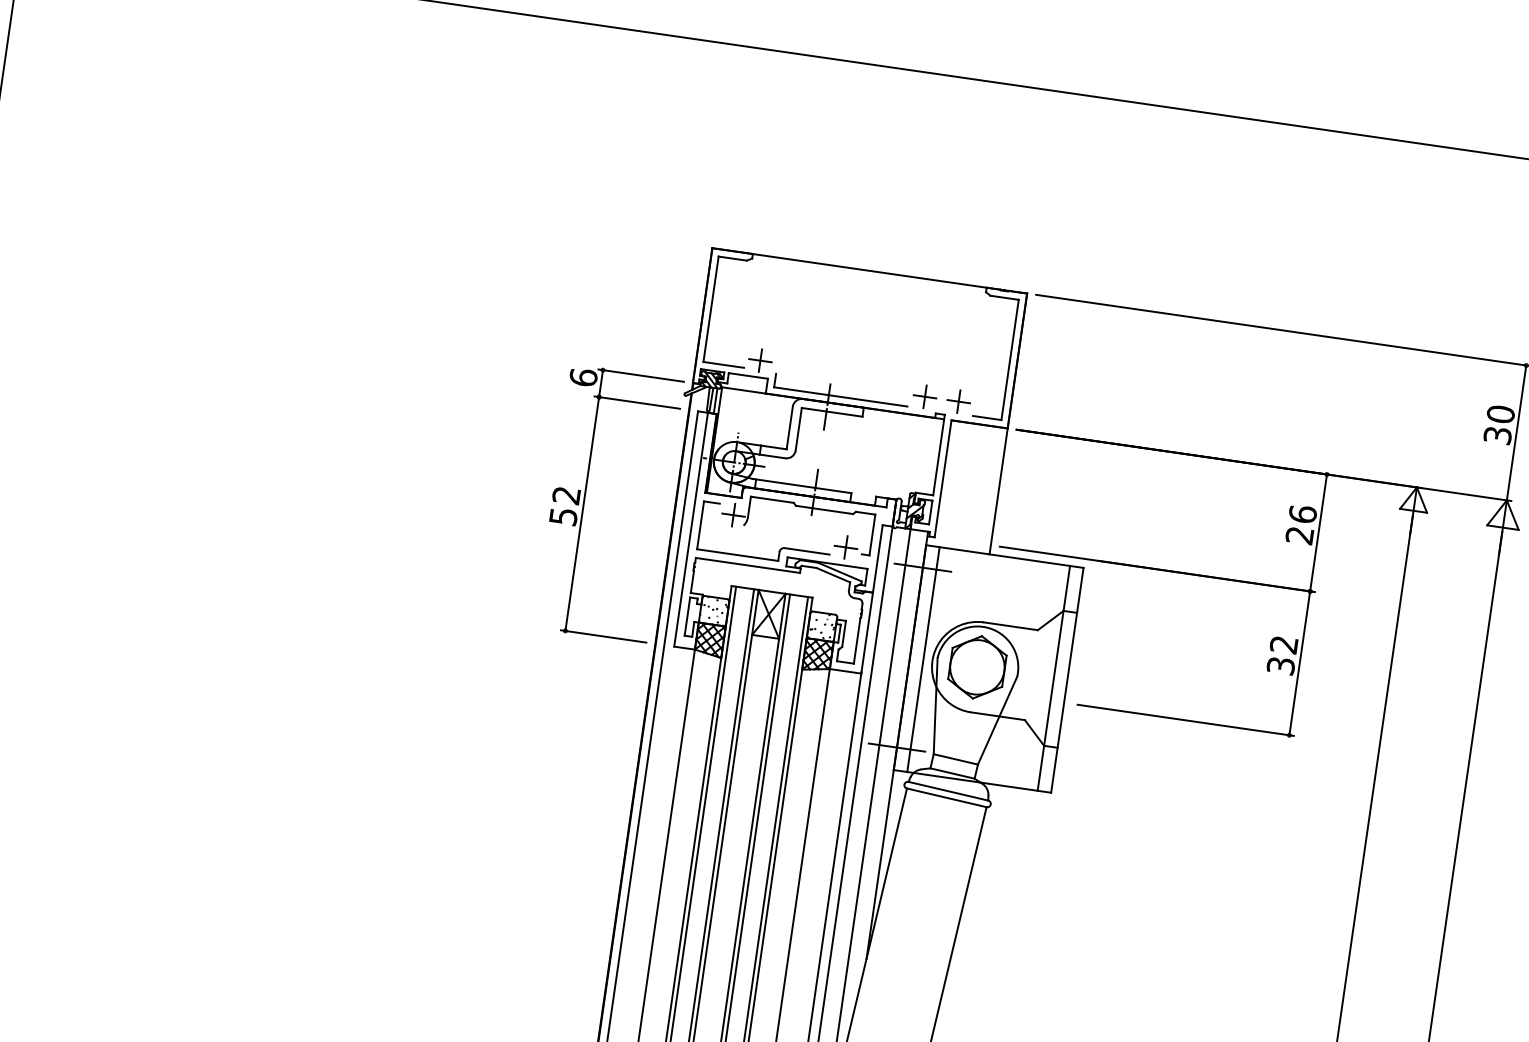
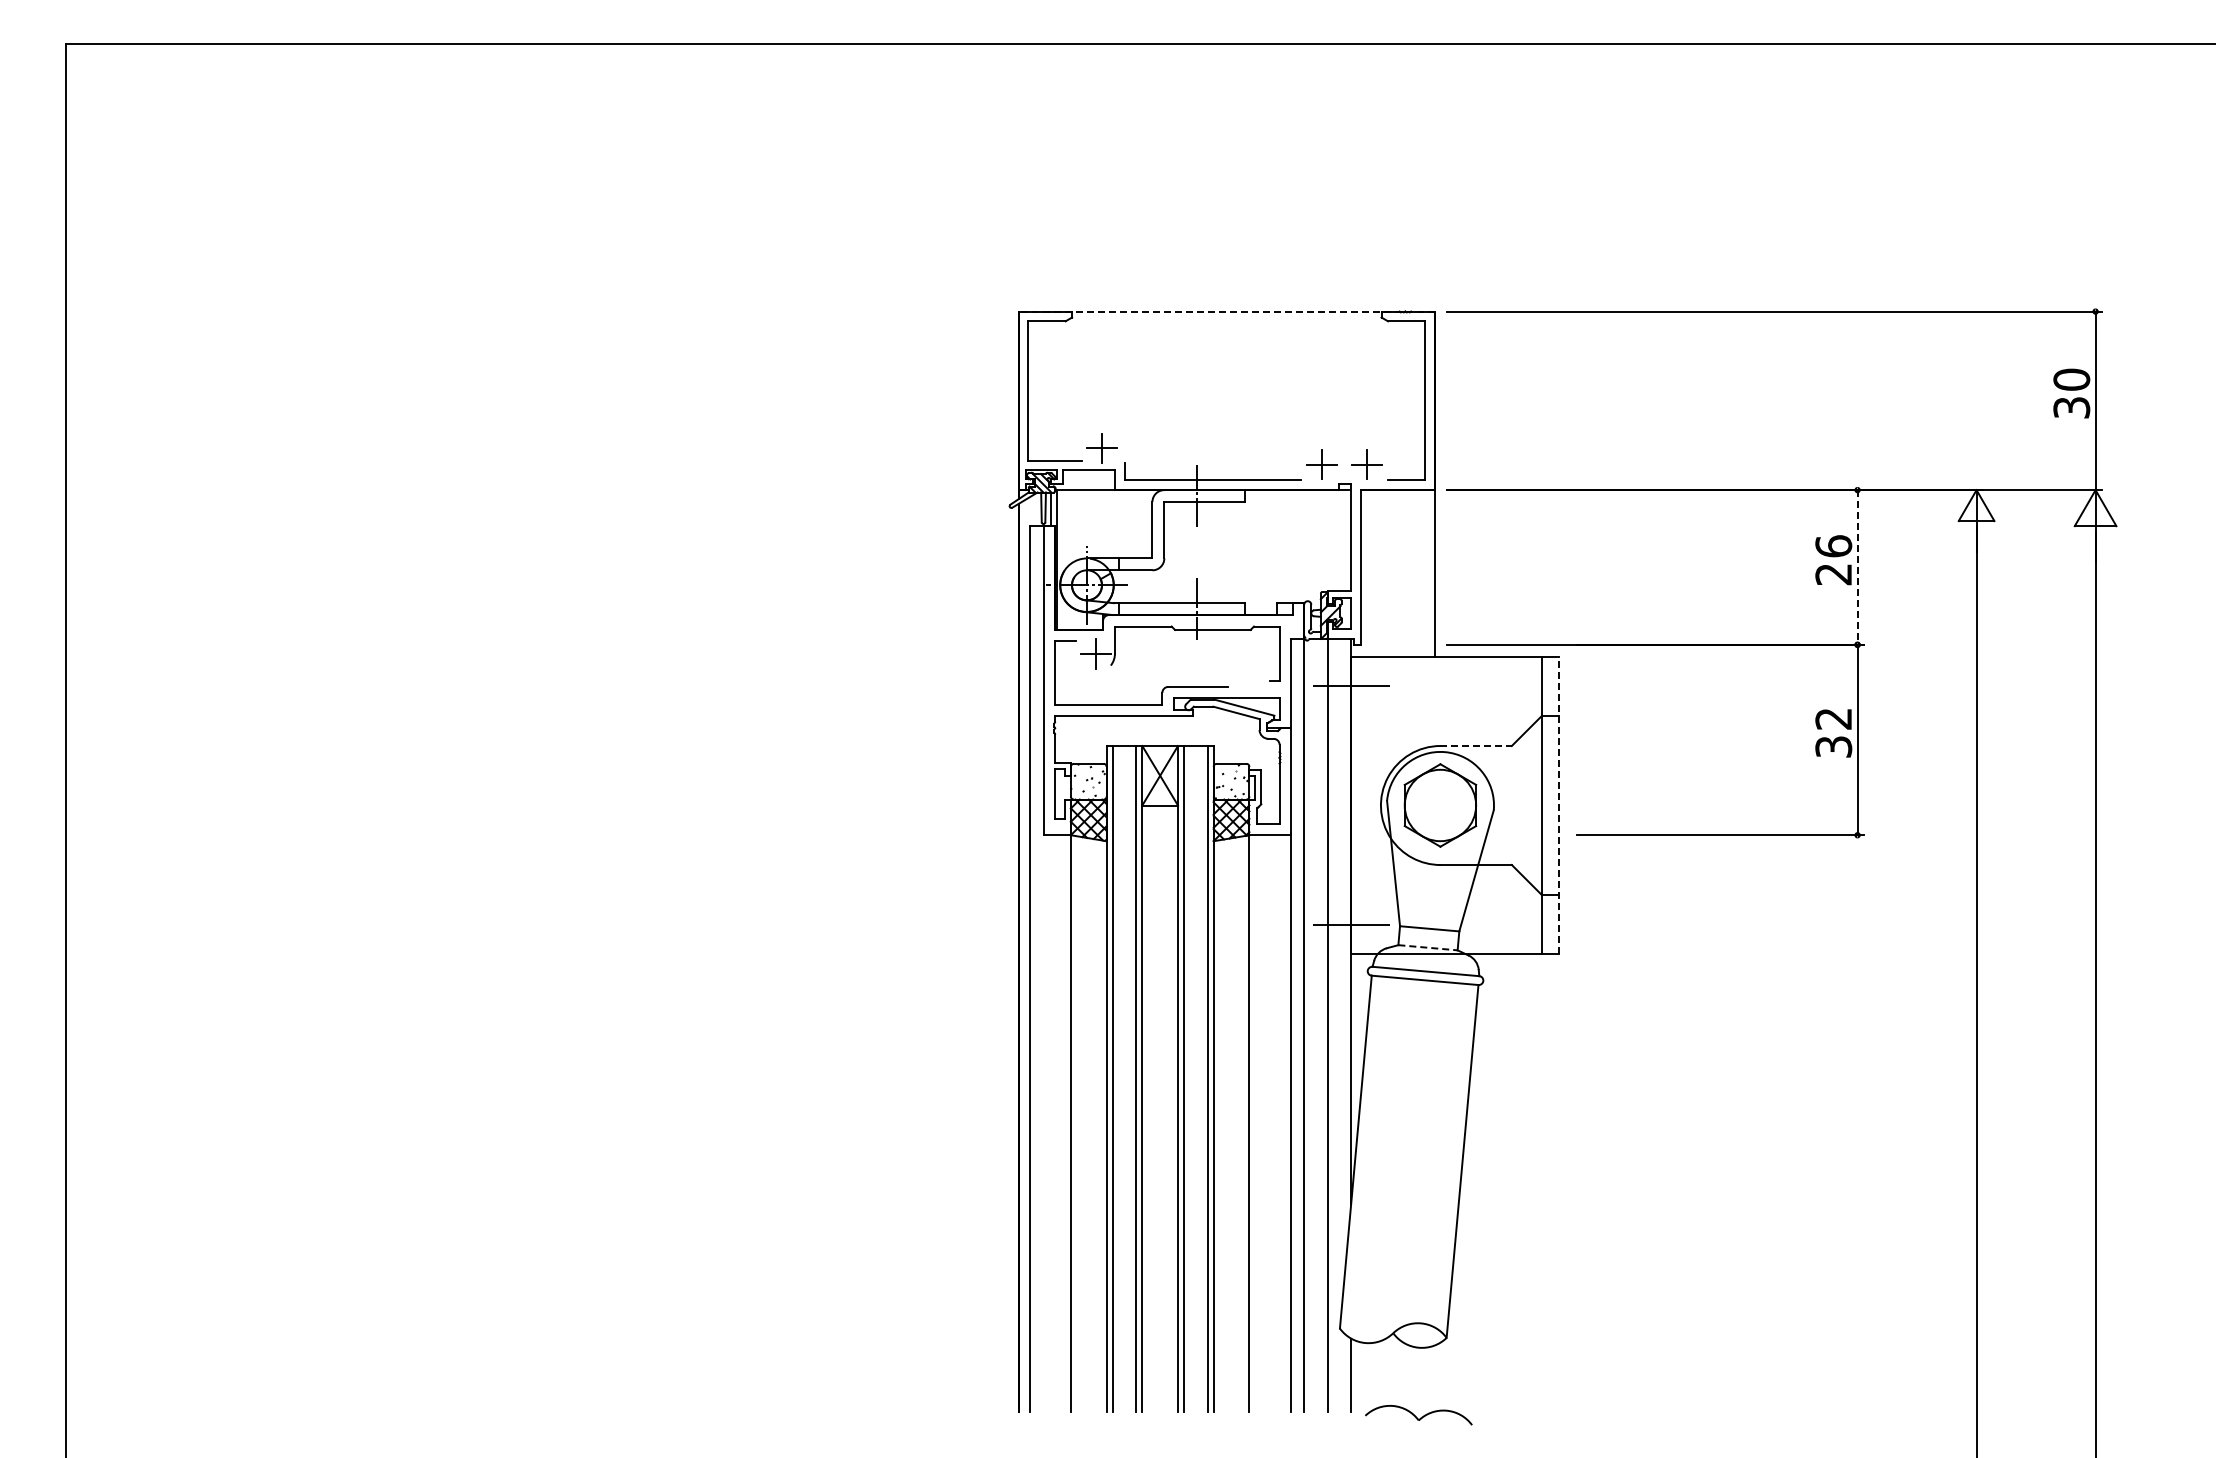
line: (869, 270) -> (1226, 311), solid -> dashed
part: (584, 500) -> (900, 662), removed
line: (1318, 532) -> (1857, 567), solid -> dashed
part: (845, 547) -> (1247, 674), removed
line: (1011, 626) -> (1476, 746), solid -> dashed
line: (923, 659) -> (1369, 805), removed
line: (1067, 680) -> (1559, 805), solid -> dashed
line: (952, 773) -> (1428, 947), solid -> dashed

